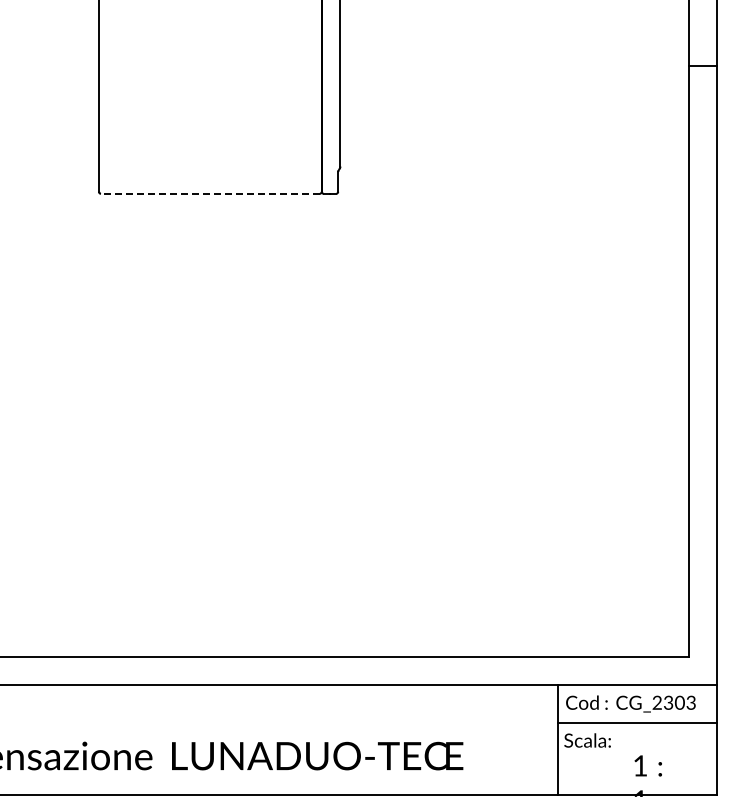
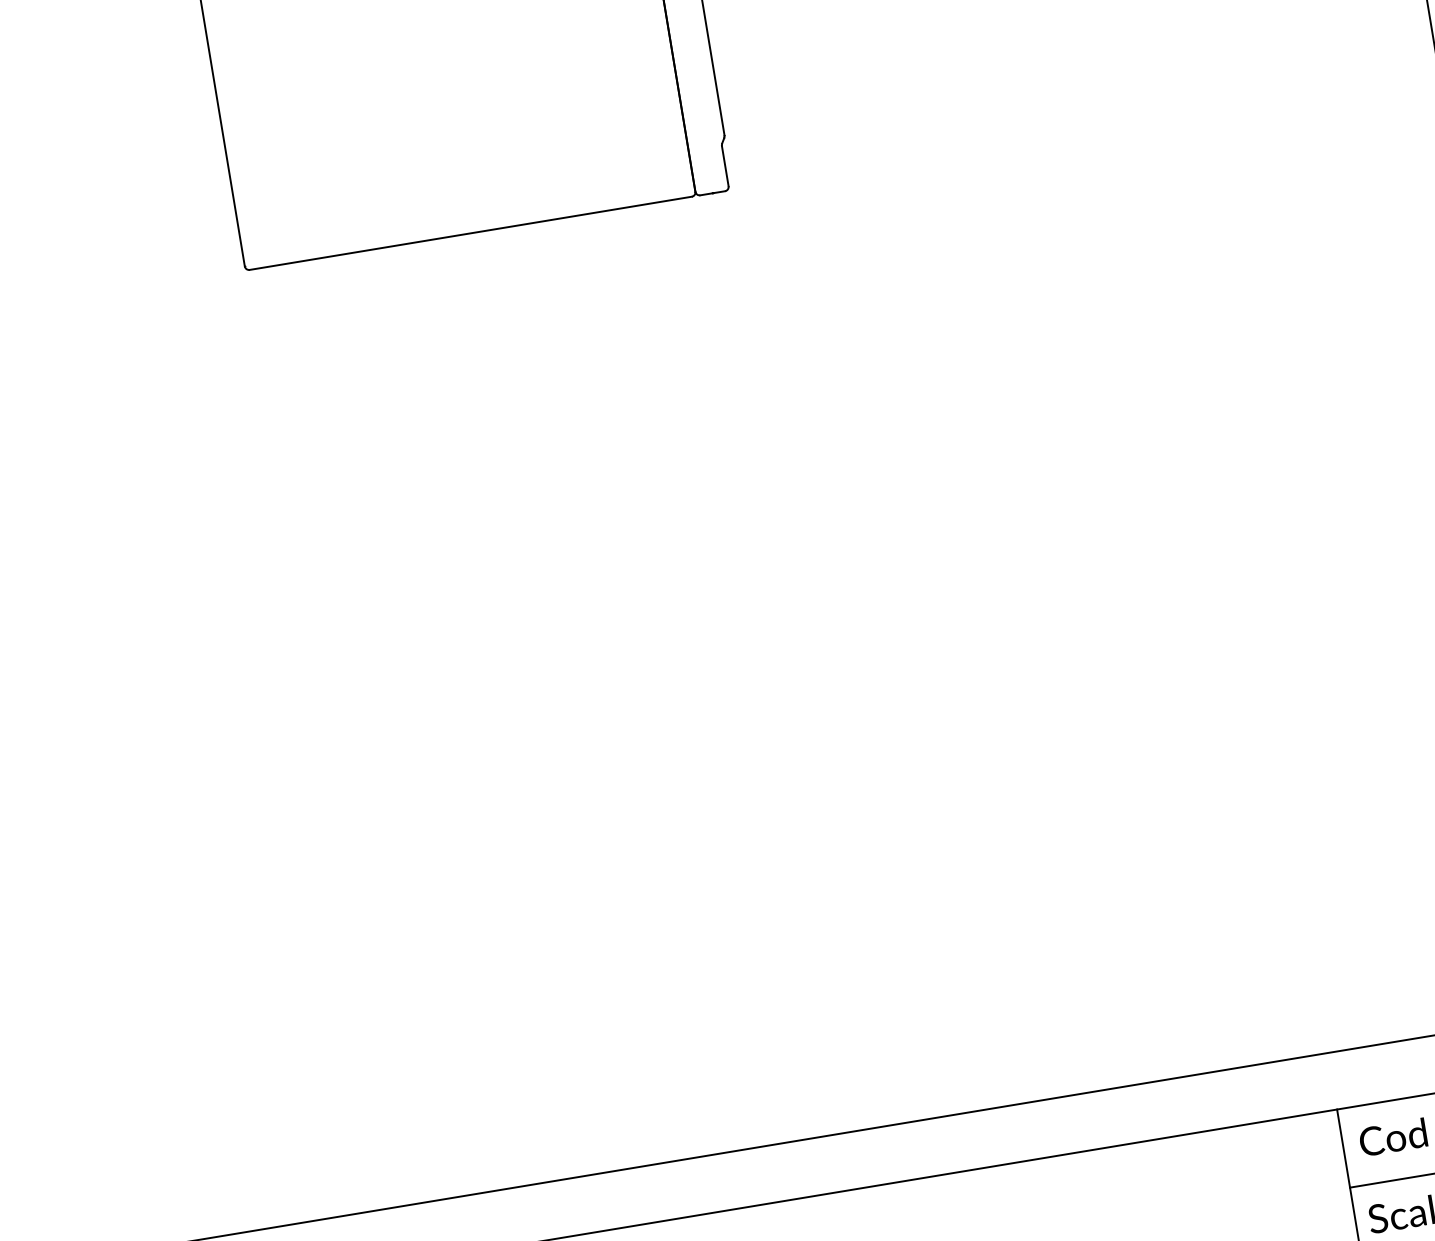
line: (209, 193) -> (468, 232), dashed -> solid

